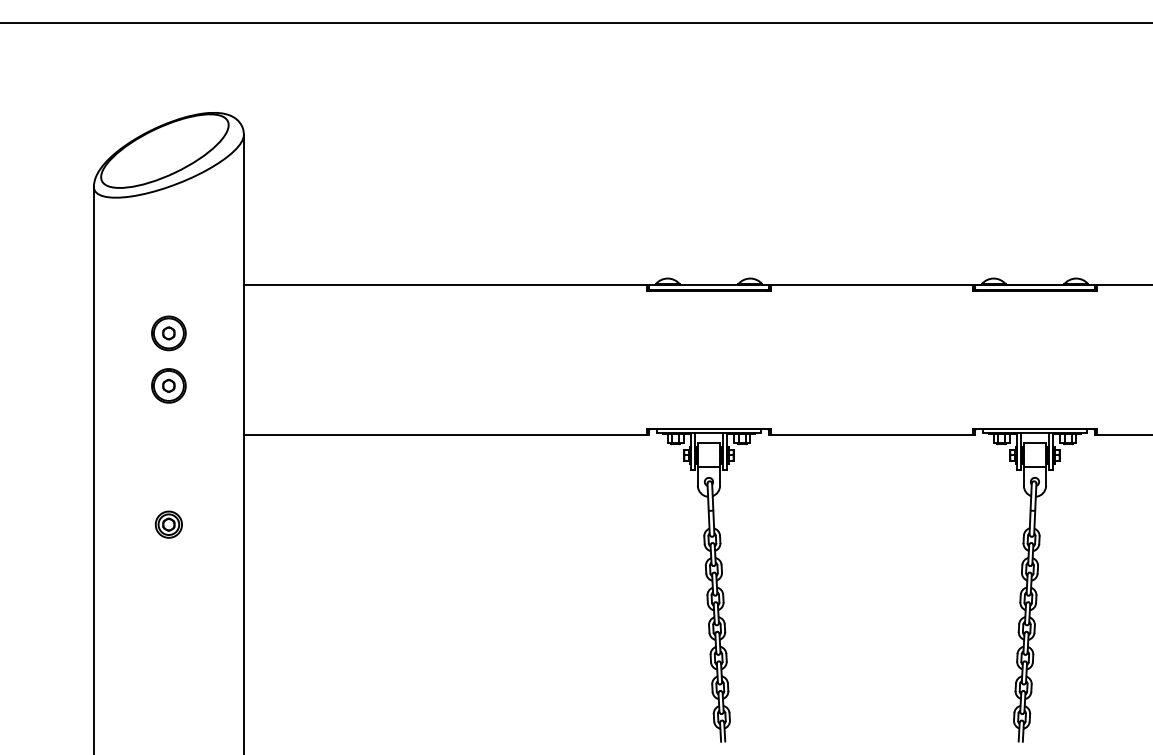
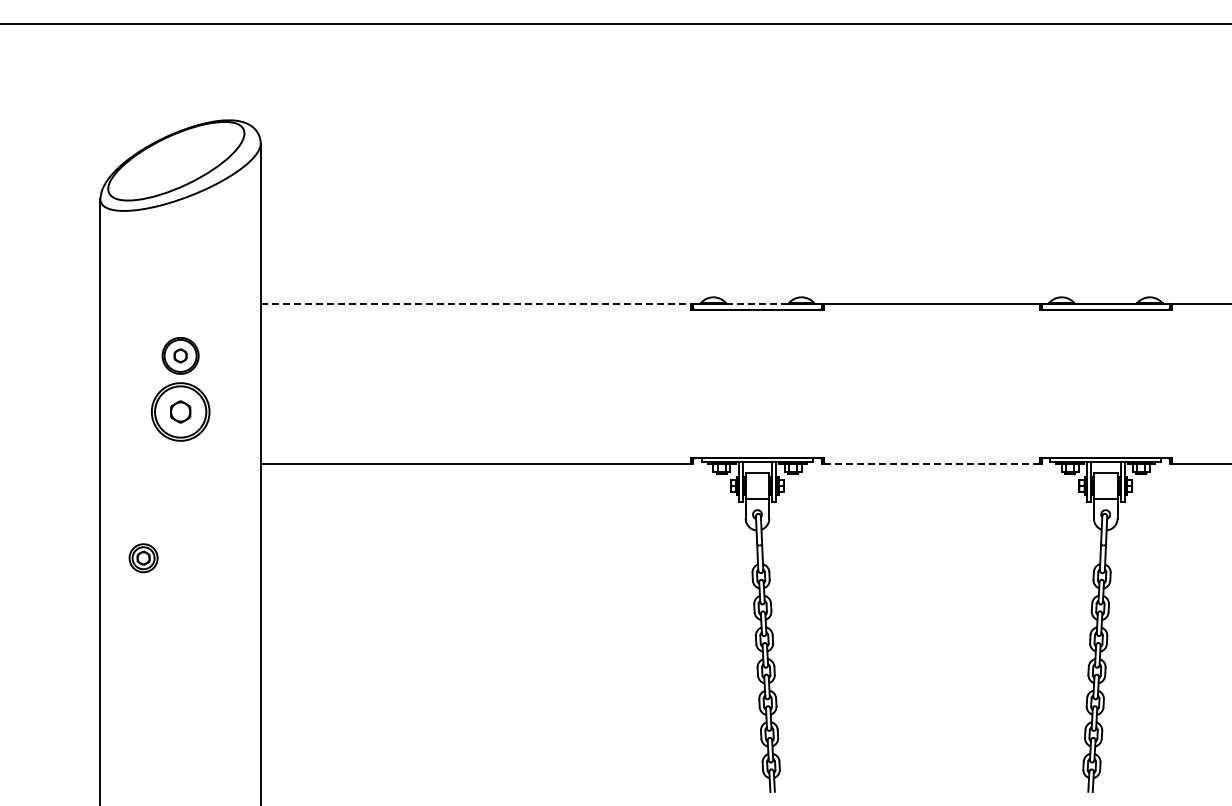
line: (445, 284) -> (476, 303), solid -> dashed
line: (709, 284) -> (758, 303), solid -> dashed
part: (168, 385) -> (180, 411), size x1.6
line: (873, 435) -> (933, 464), solid -> dashed
part: (168, 524) -> (143, 558), moved

